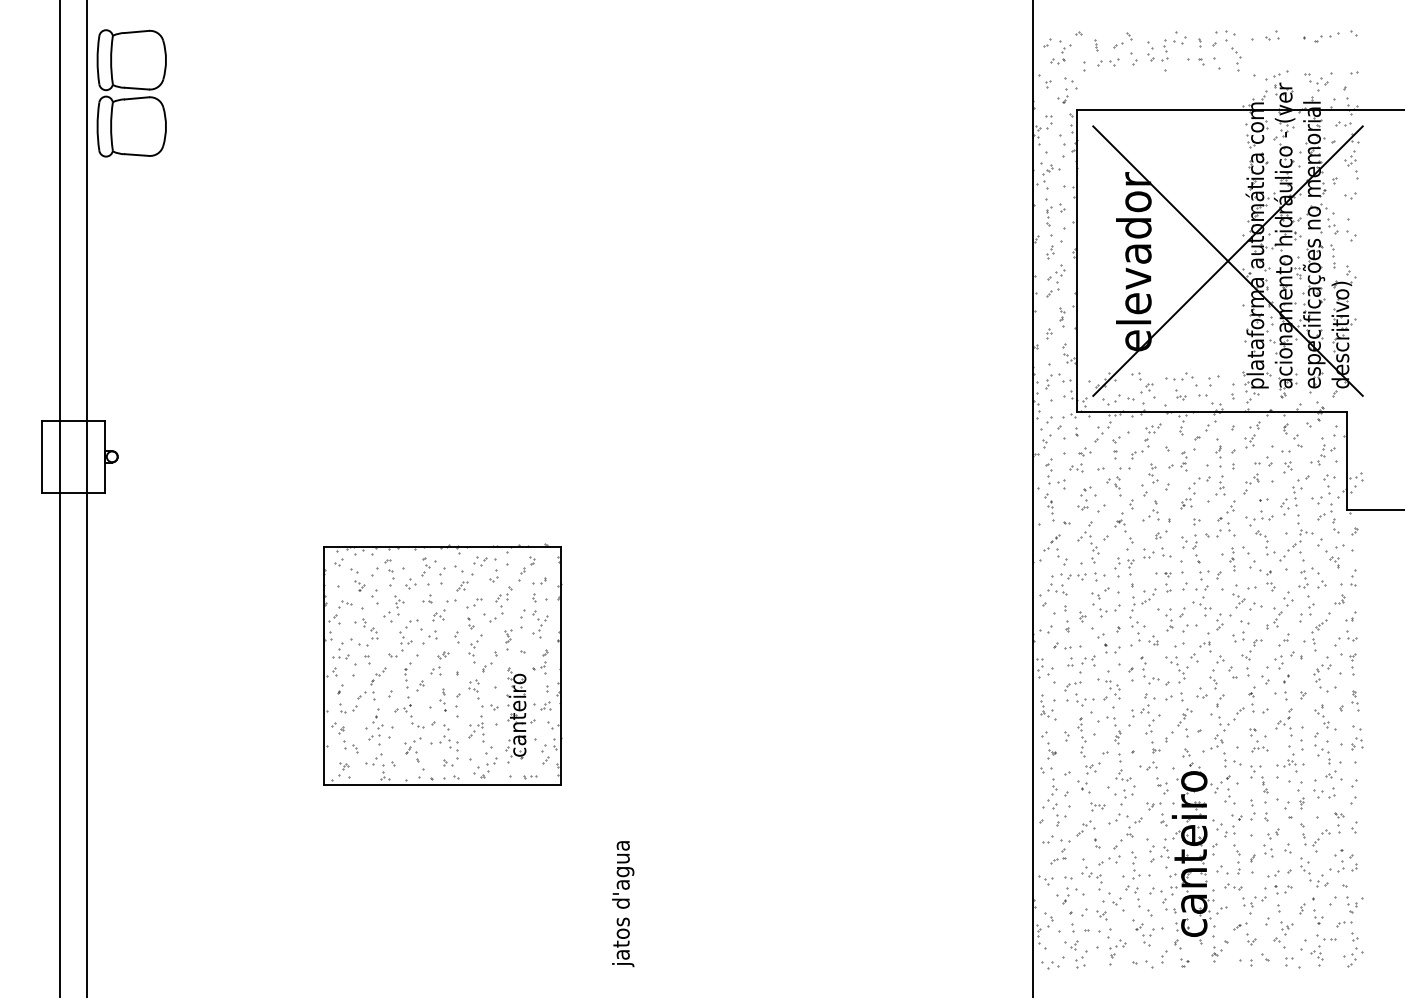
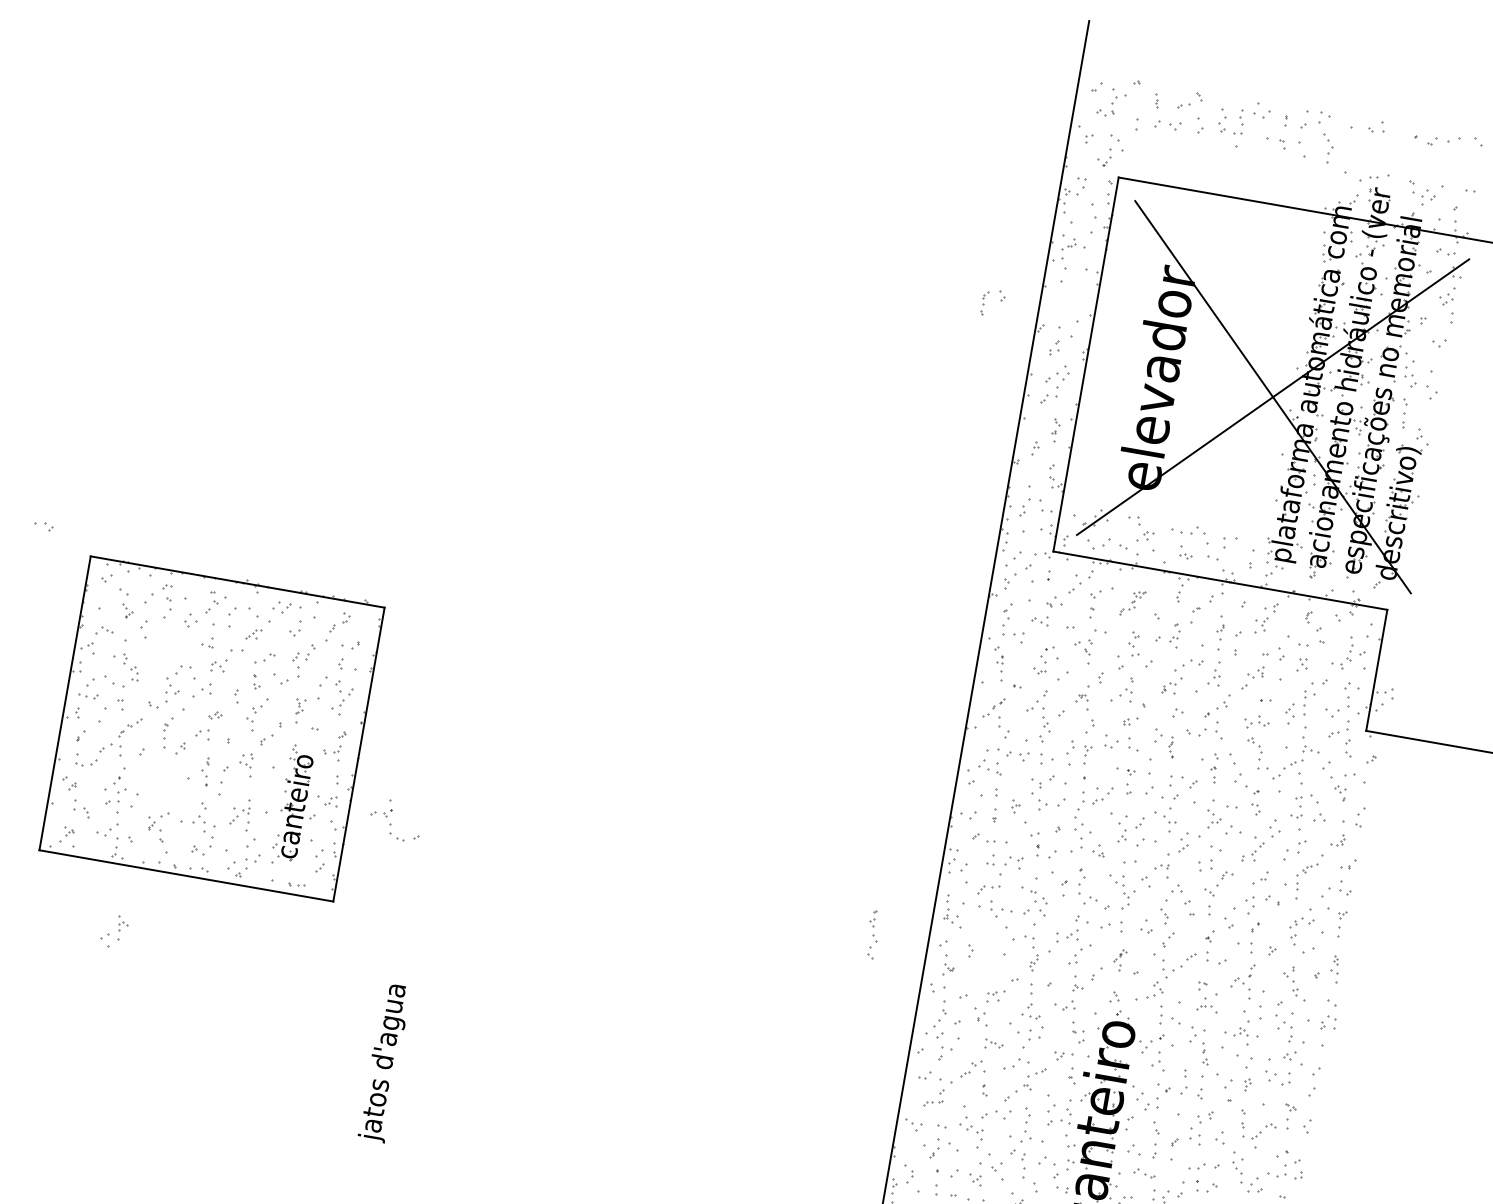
part: (1055, 214) -> (992, 302), moved
part: (1146, 441) -> (1133, 603), size x0.6
part: (1259, 518) -> (1256, 722), size x0.7
part: (1196, 548) -> (1171, 746), size x0.6
part: (393, 608) -> (114, 930), moved
part: (489, 707) -> (43, 526), moved
part: (414, 712) -> (395, 820), moved
part: (1184, 722) -> (1119, 959), size x0.6
part: (1081, 737) -> (872, 935), moved

